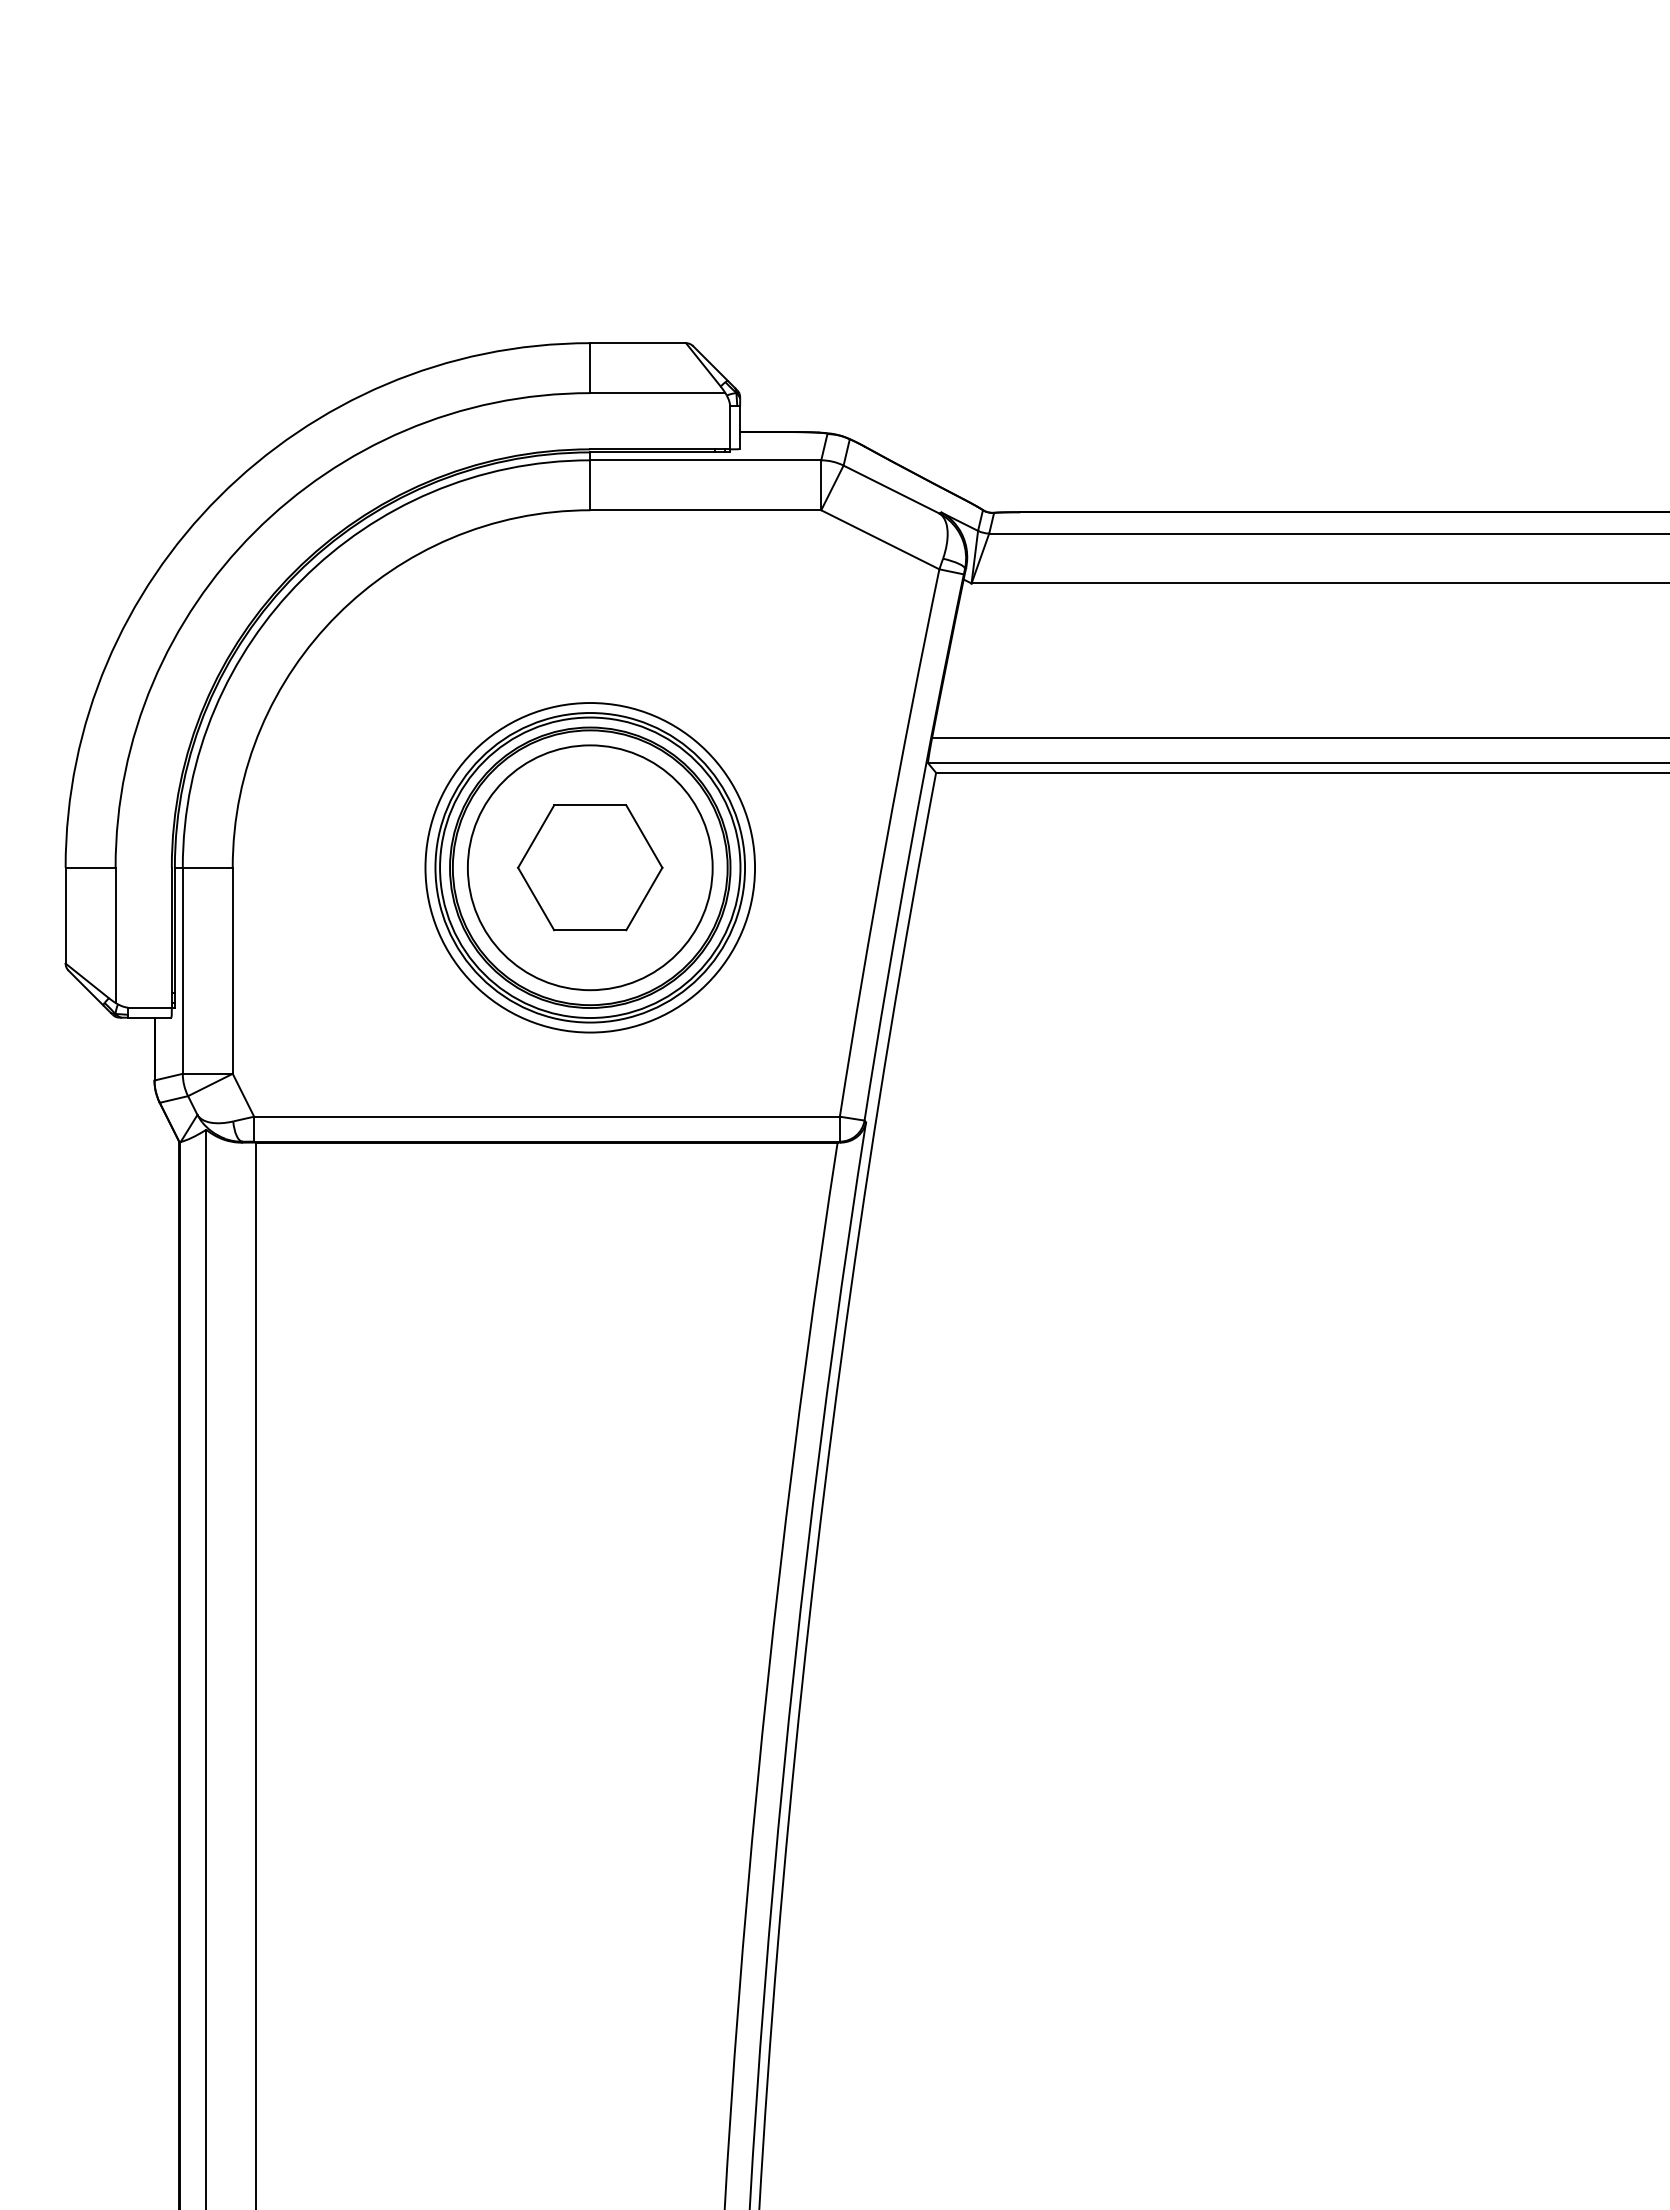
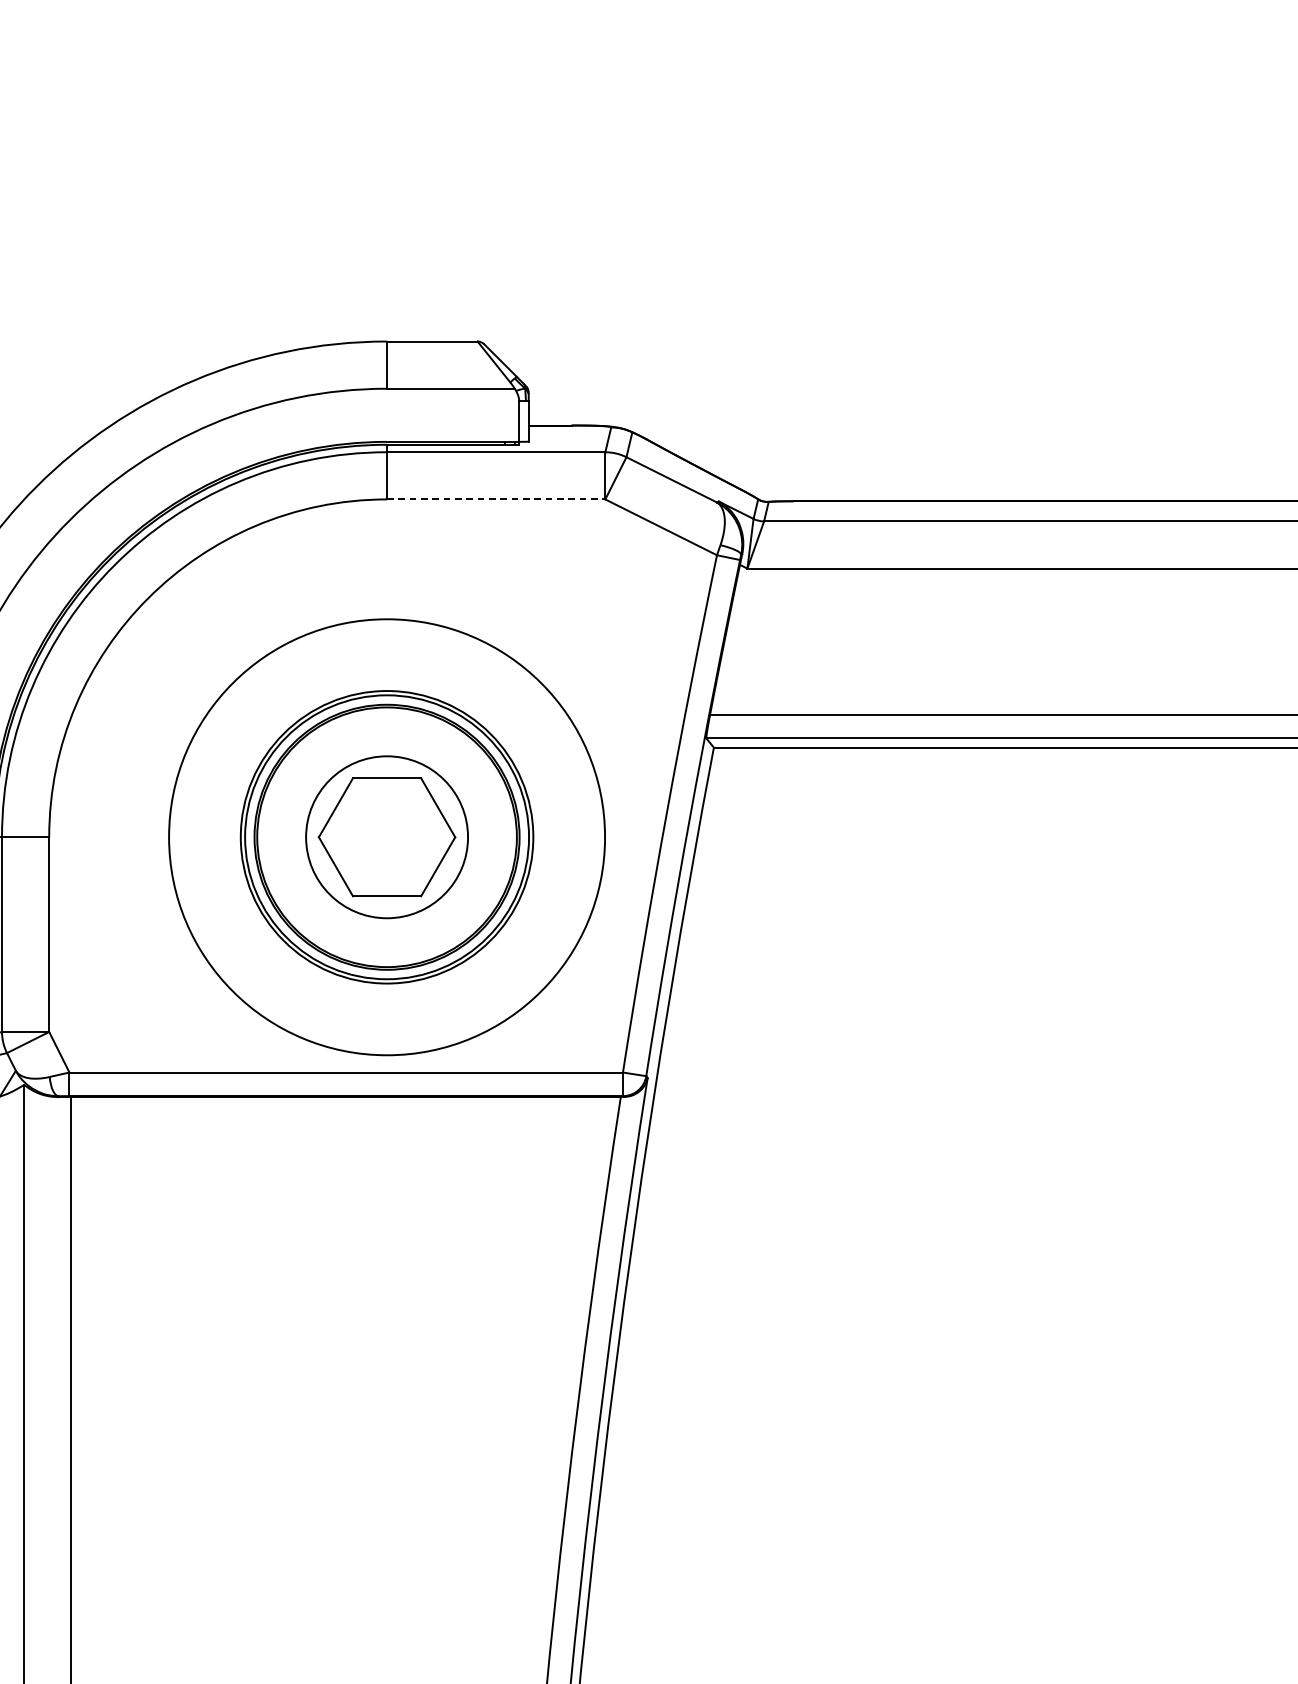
line: (705, 510) -> (495, 499), solid -> dashed
circle: (589, 867) -> (386, 837), size x0.7
circle: (590, 867) -> (387, 837), size x1.4

